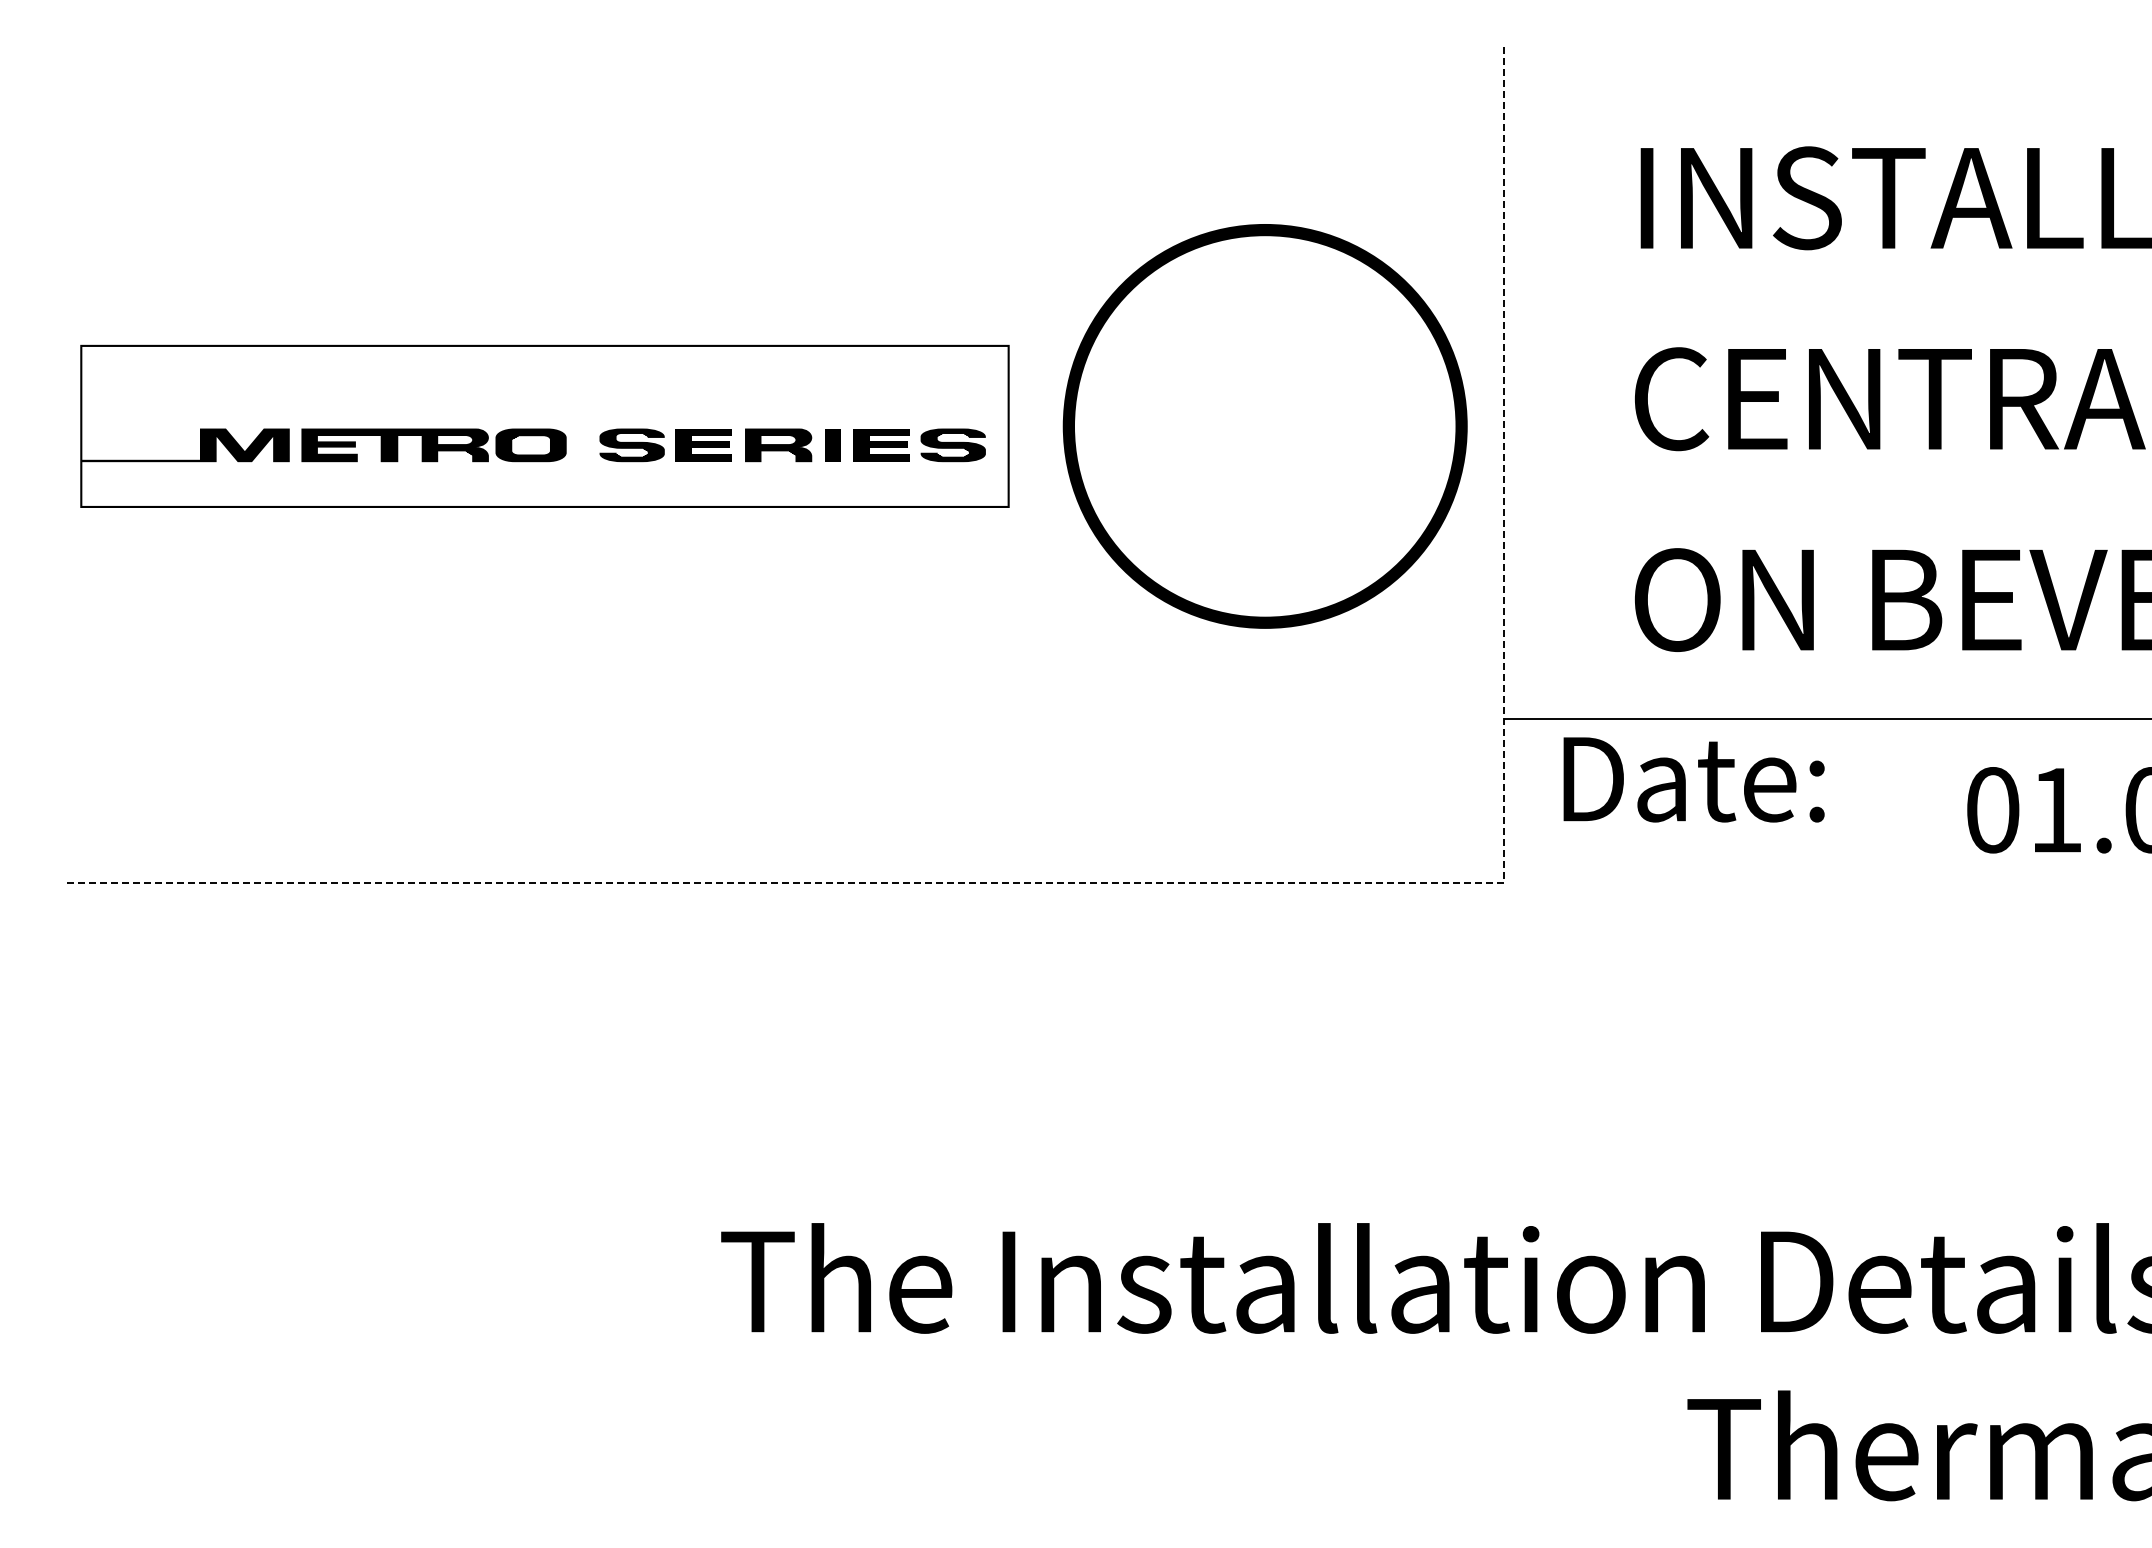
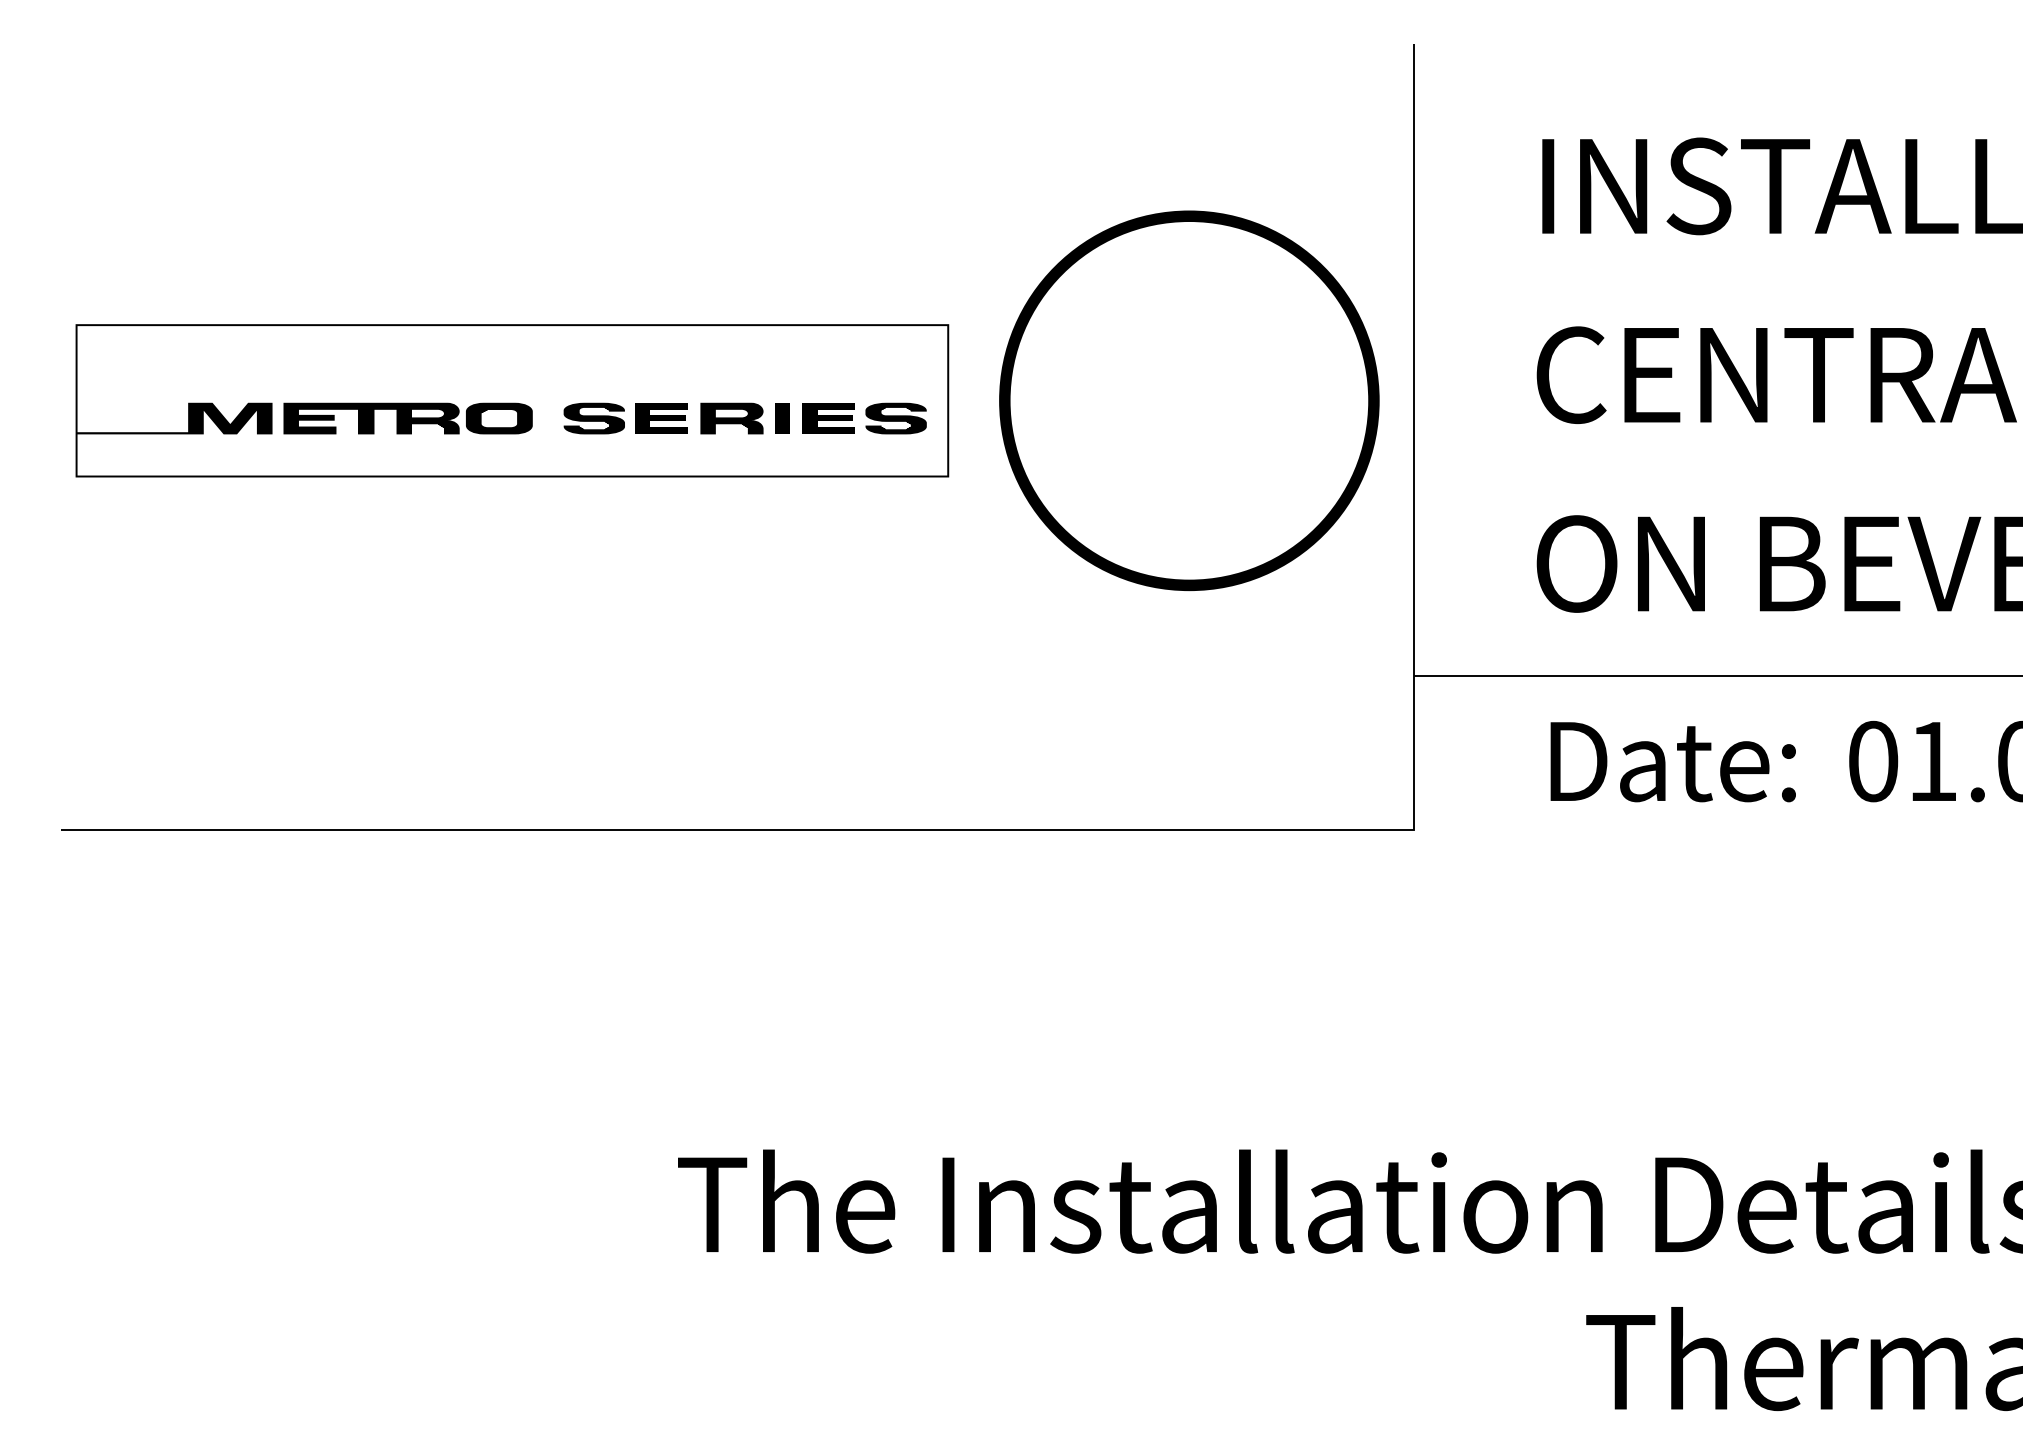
text: (1693, 779) -> (1672, 761), moved
line: (1203, 882) -> (1131, 829), dashed -> solid

